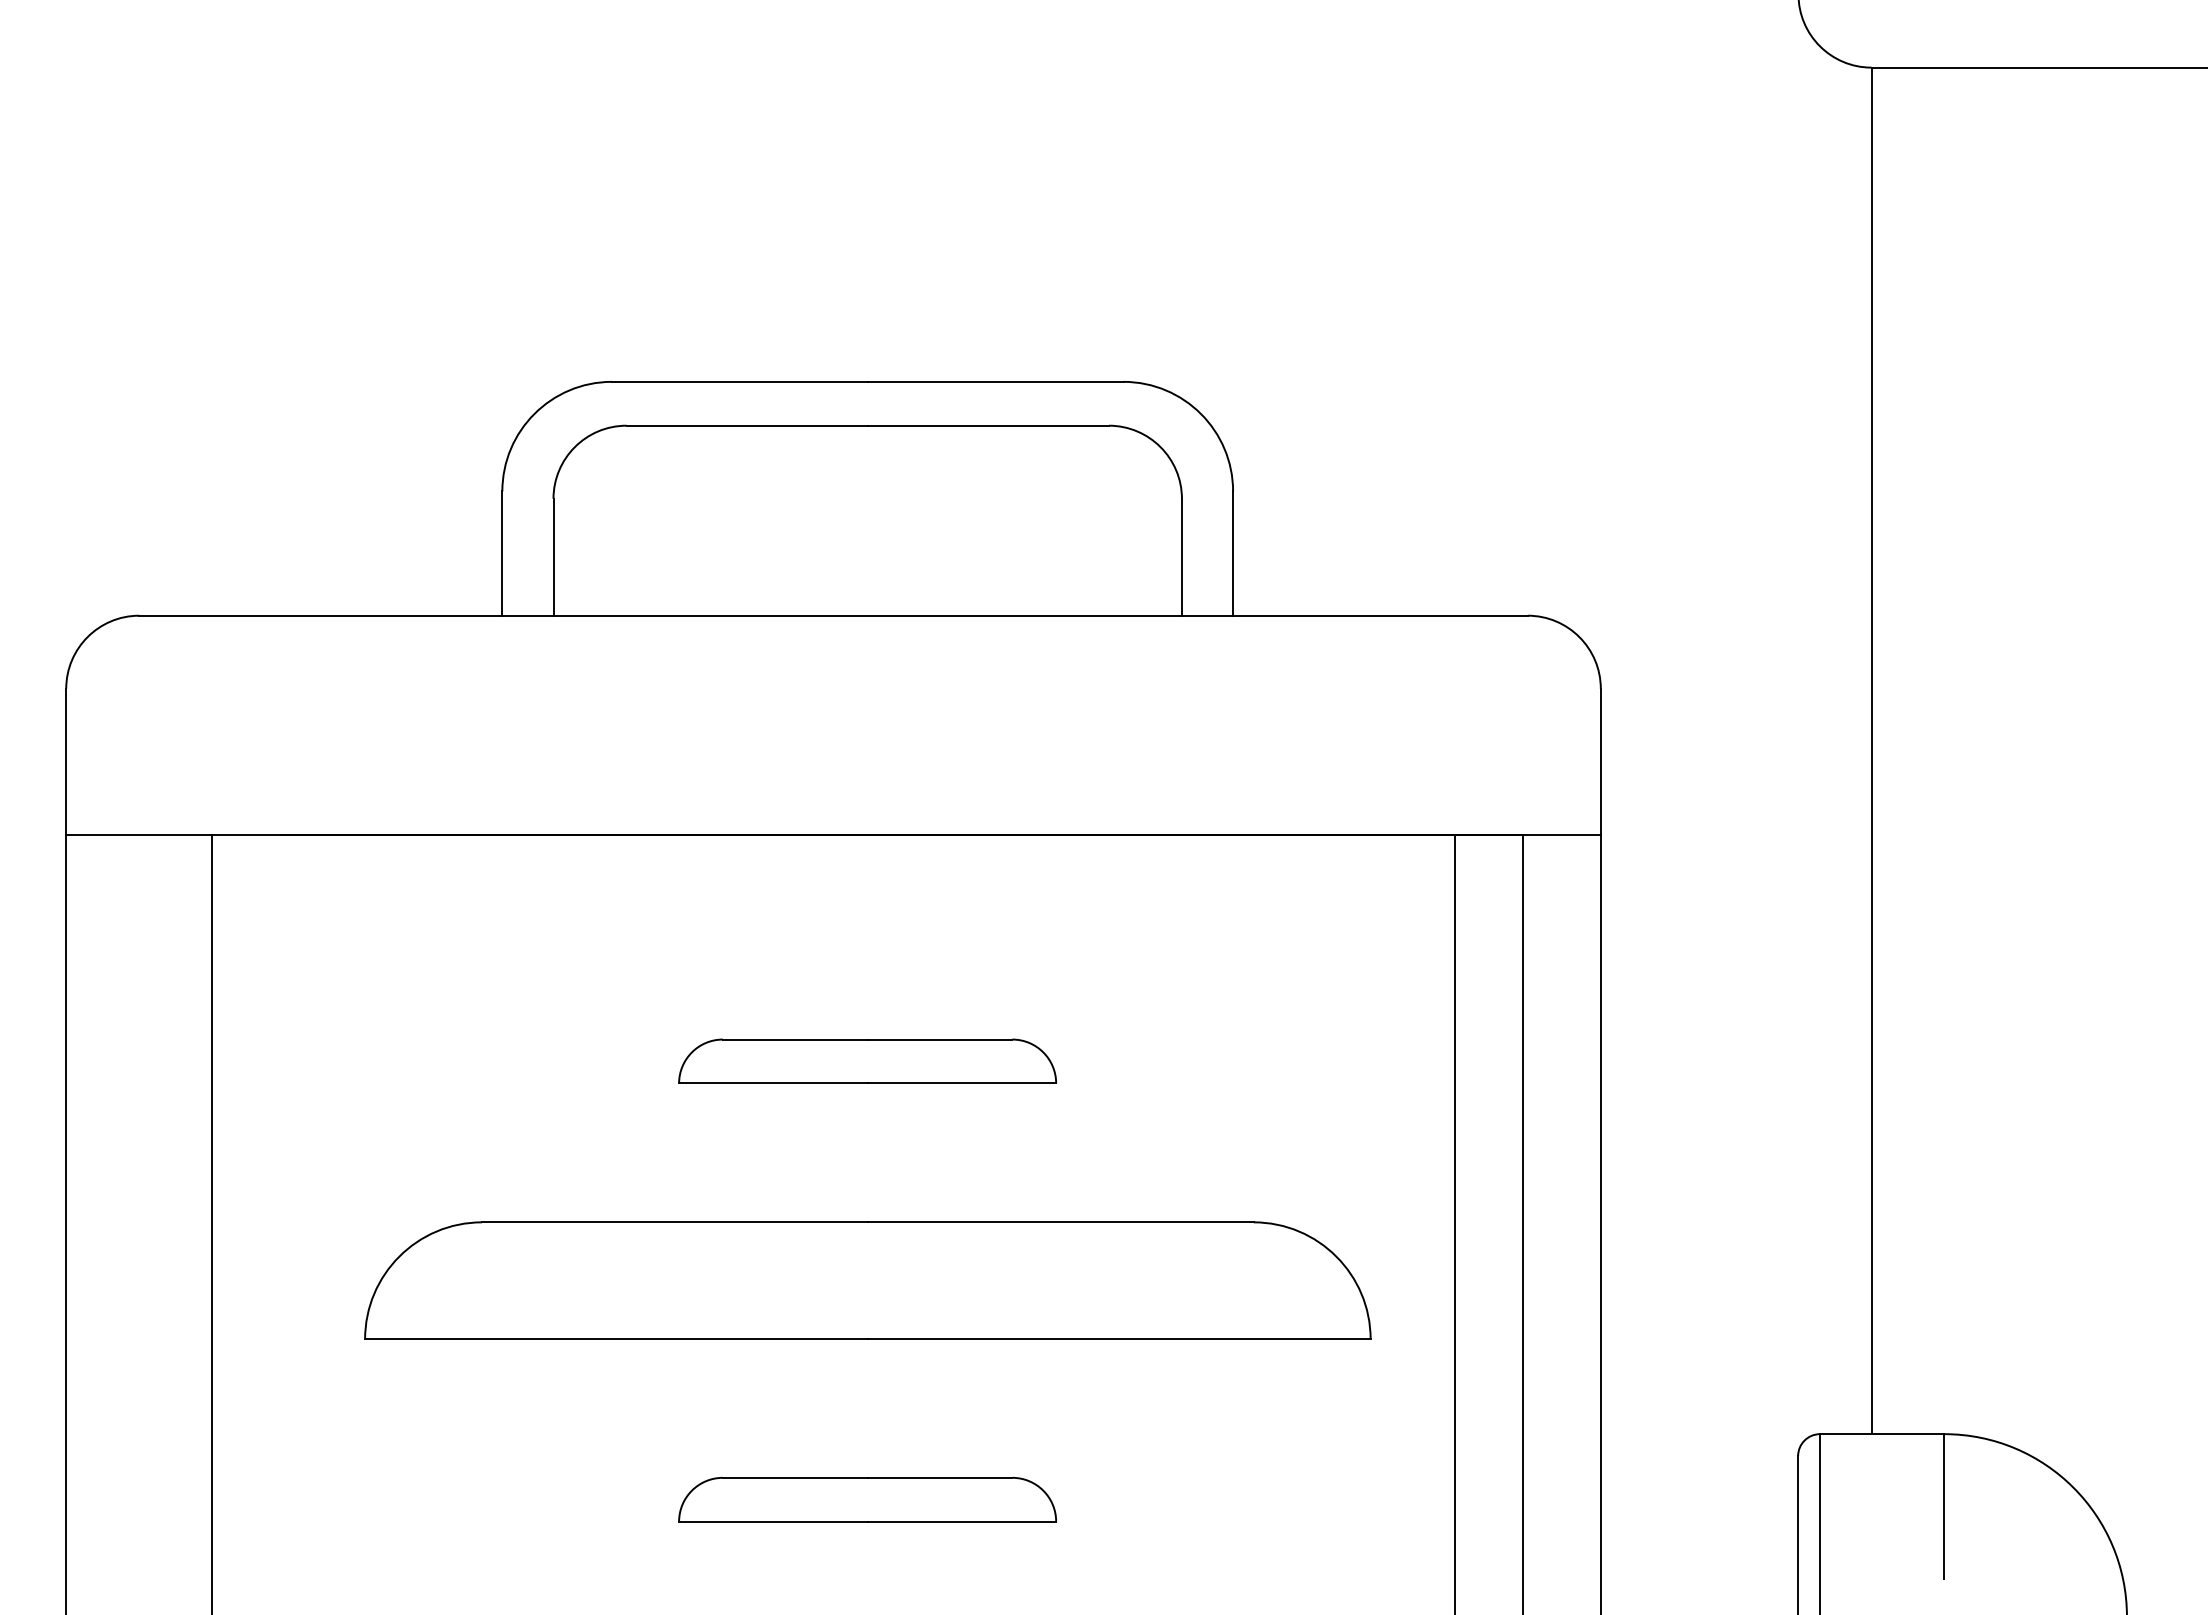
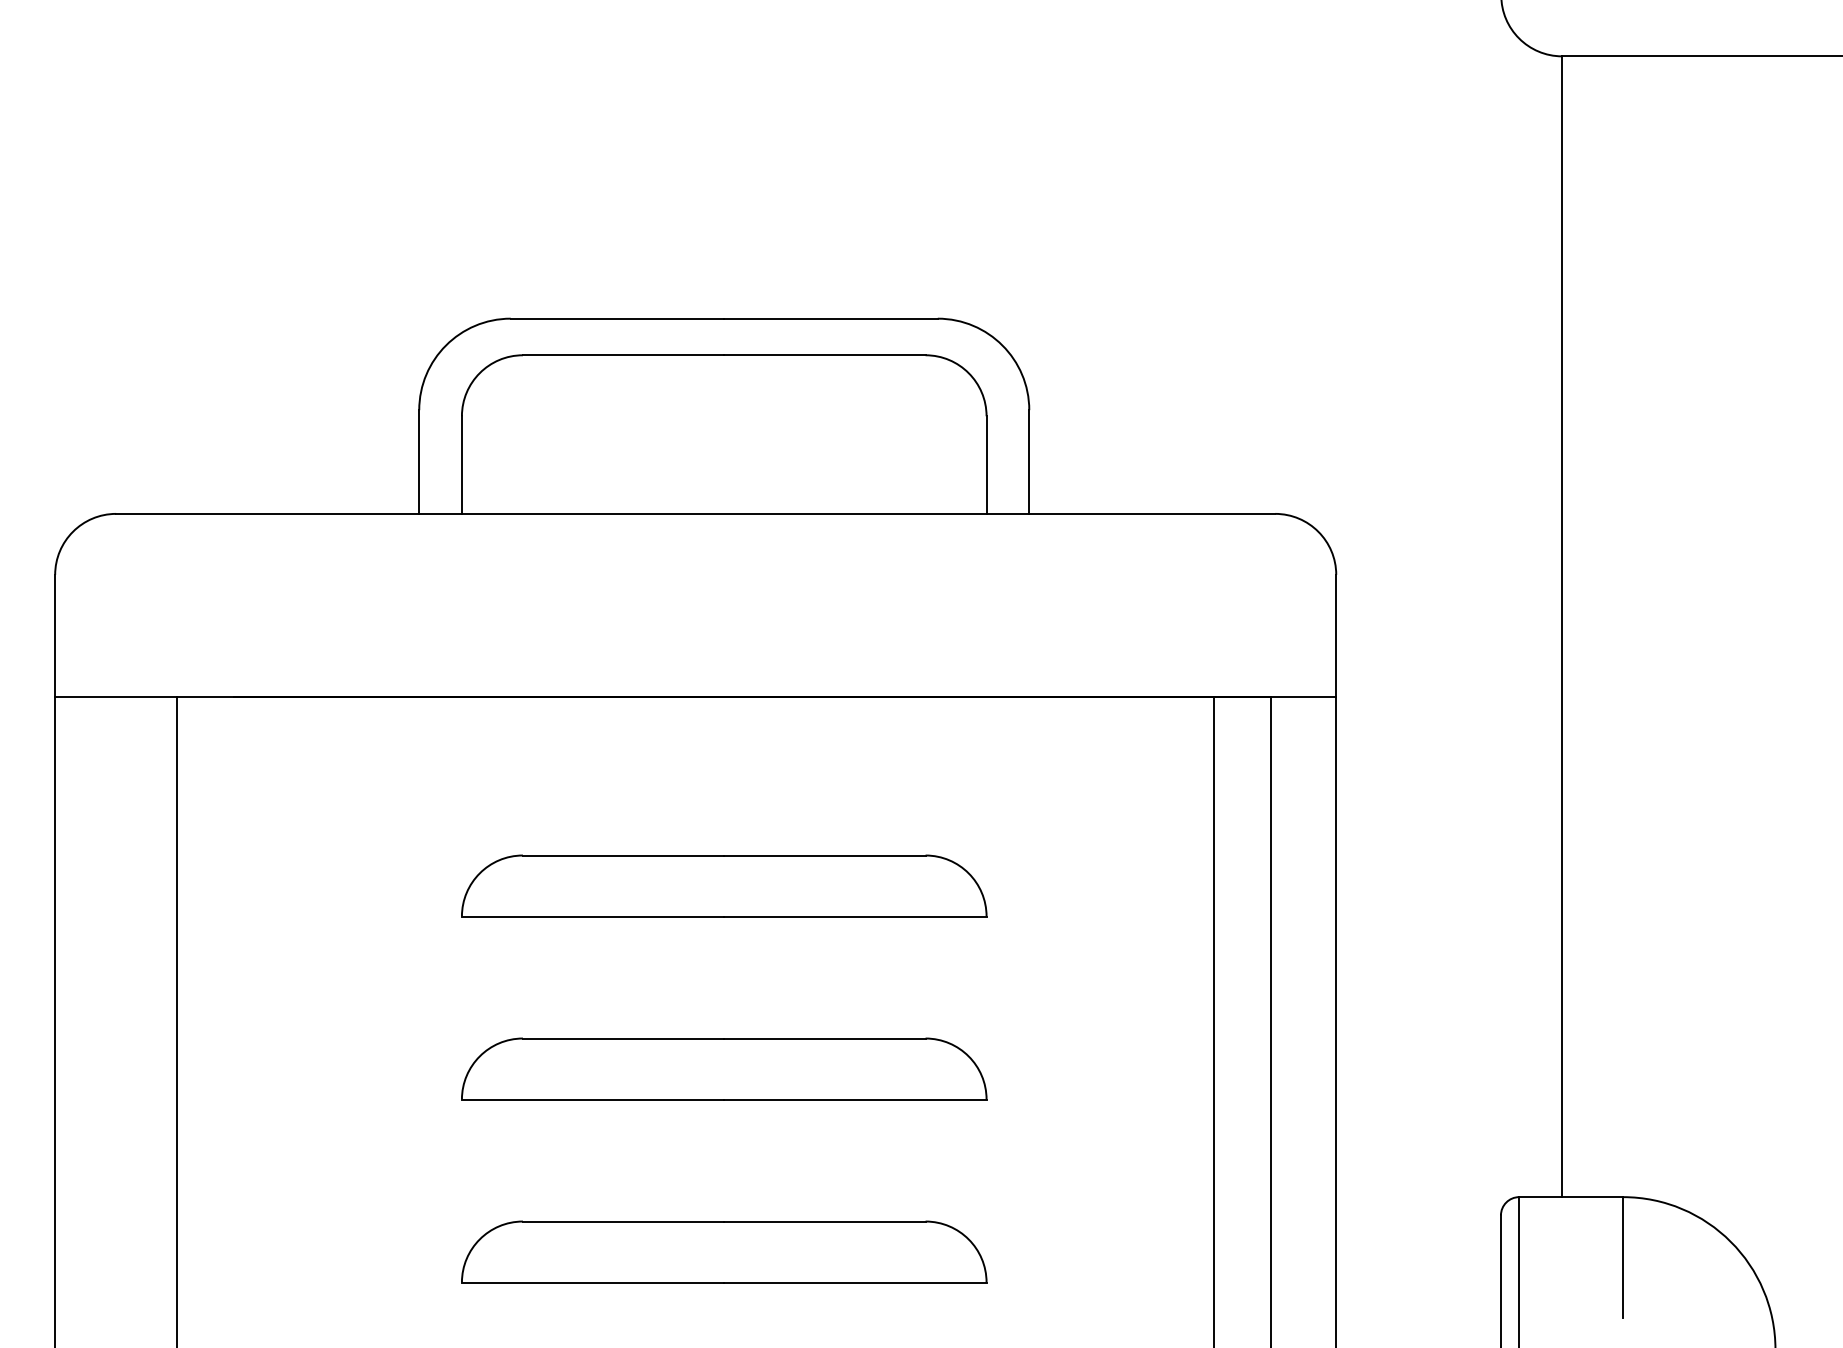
part: (867, 1061) -> (724, 886), size x1.67
part: (867, 1280) -> (724, 1068), size x0.62
part: (867, 1499) -> (724, 1251), size x1.67

